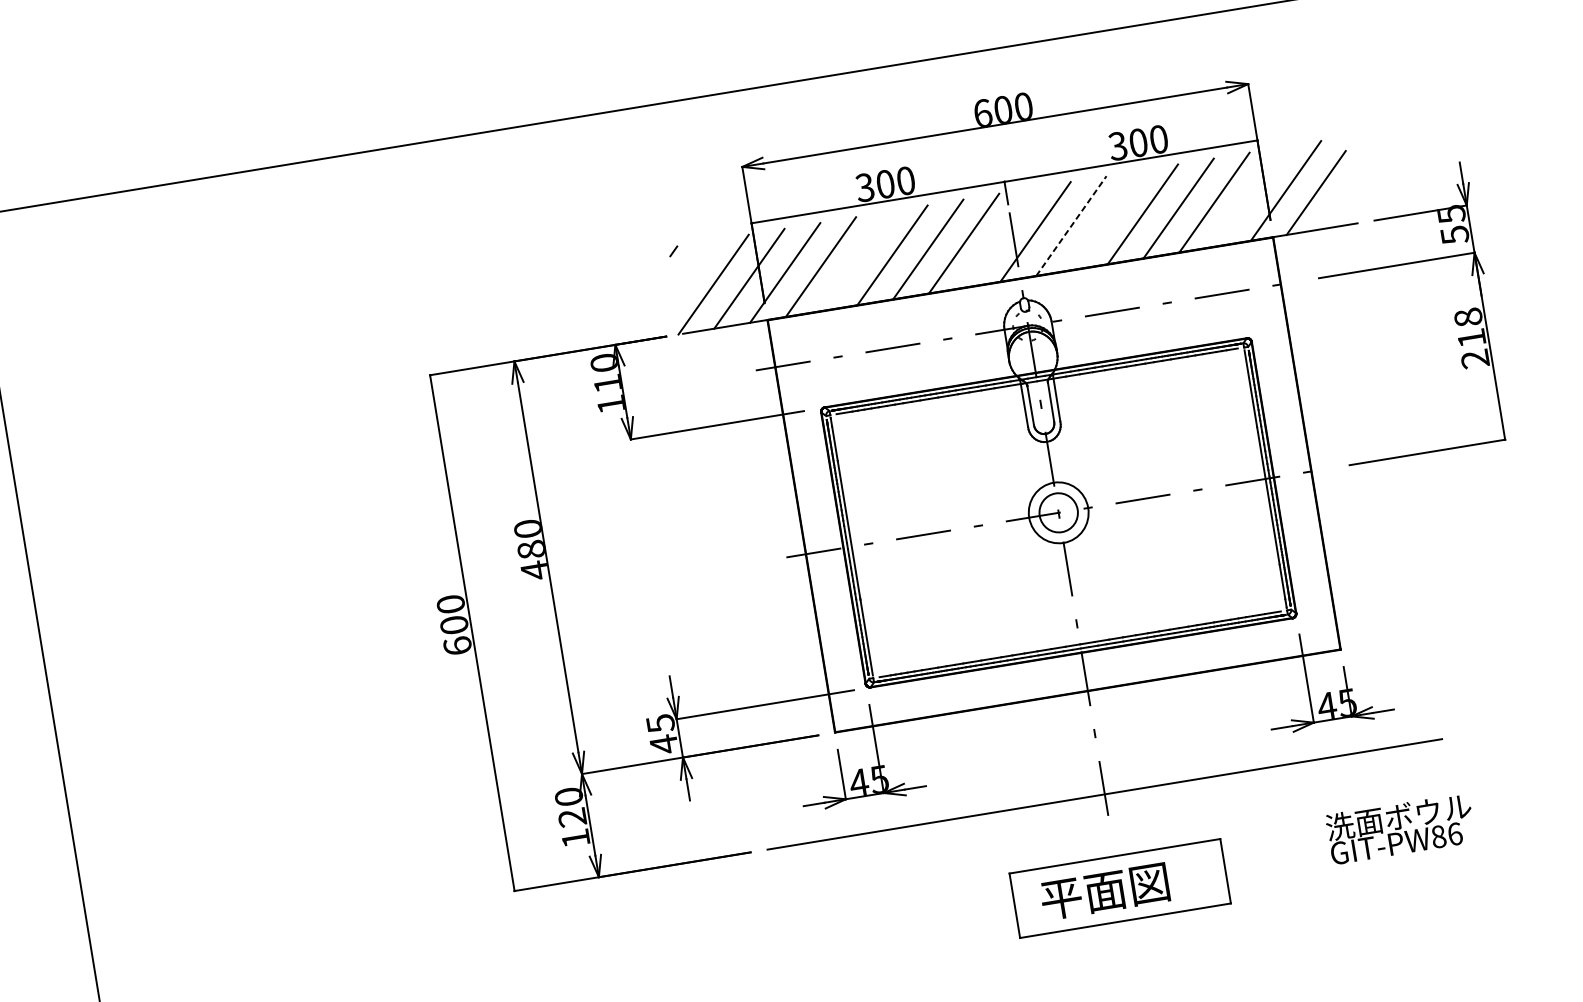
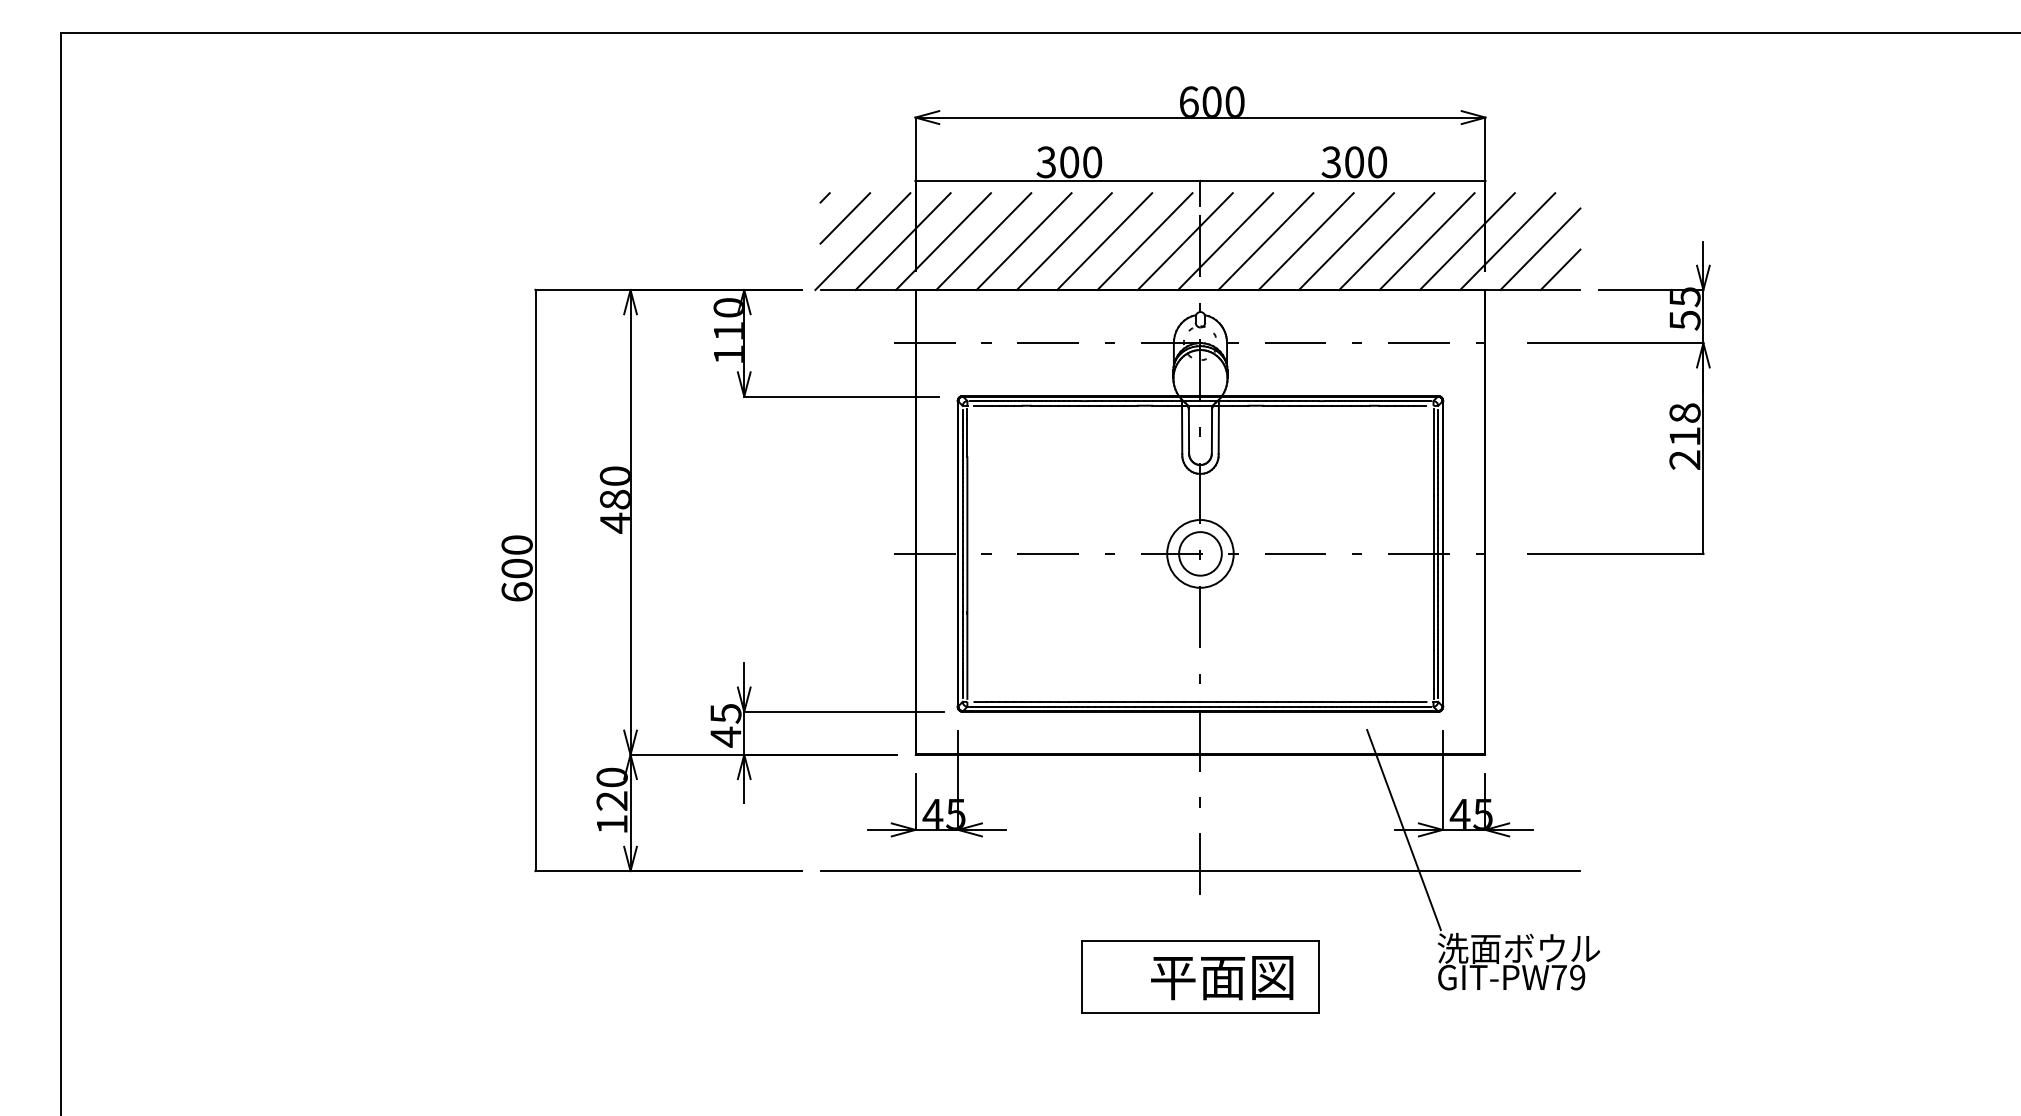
line: (1249, 196) -> (1466, 241), added
line: (1336, 208) -> (1560, 269), added
line: (1106, 220) -> (1305, 241), added
line: (1071, 226) -> (1265, 241), dashed -> solid
line: (999, 237) -> (1184, 241), added
line: (856, 261) -> (1023, 241), added
line: (694, 266) -> (845, 218), added
line: (1279, 728) -> (1403, 830), added
text: (1446, 835) -> (1568, 977), GIT-PW86 -> GIT-PW79
text: (1105, 892) -> (1222, 978), moved

